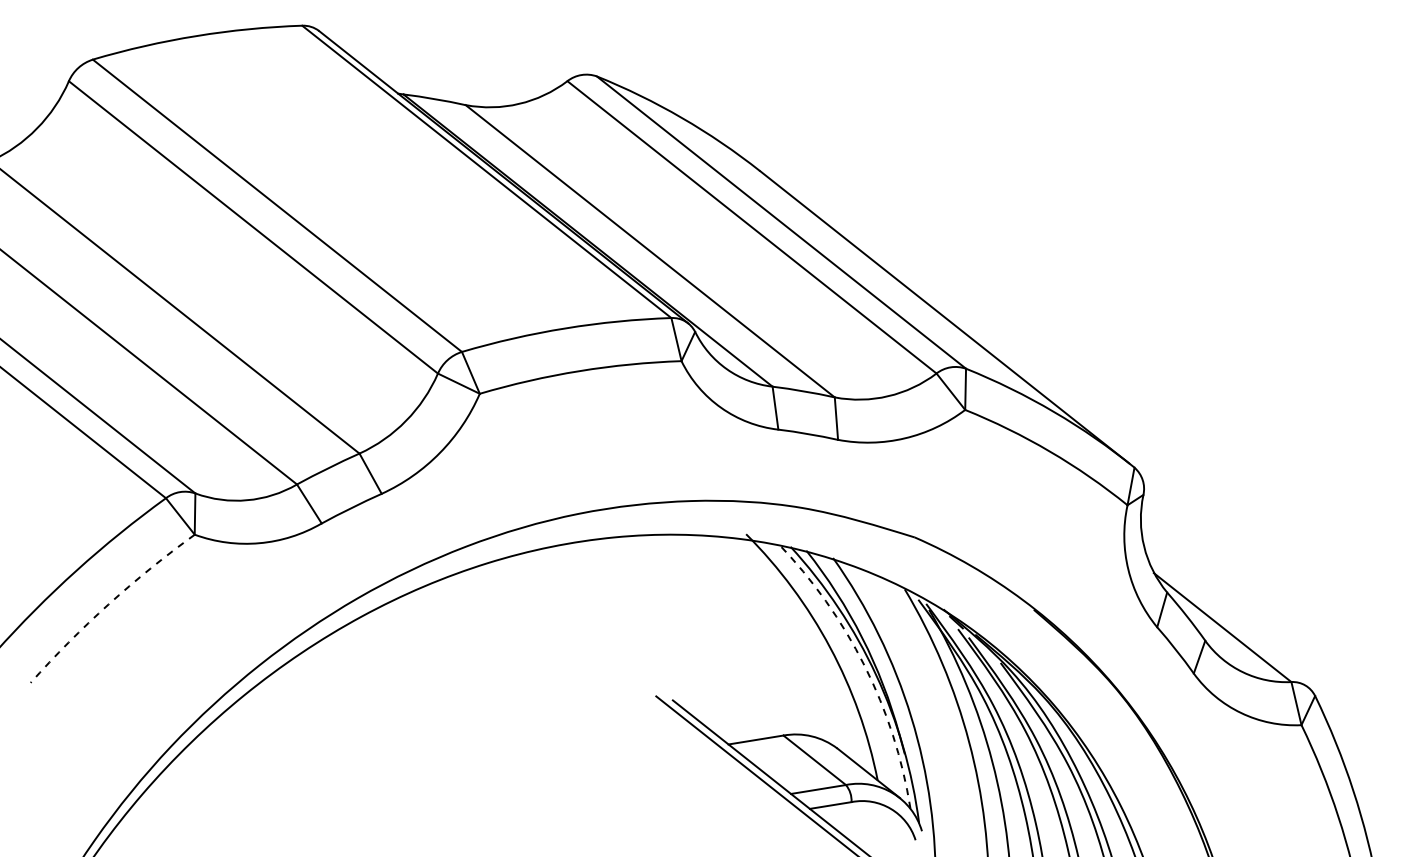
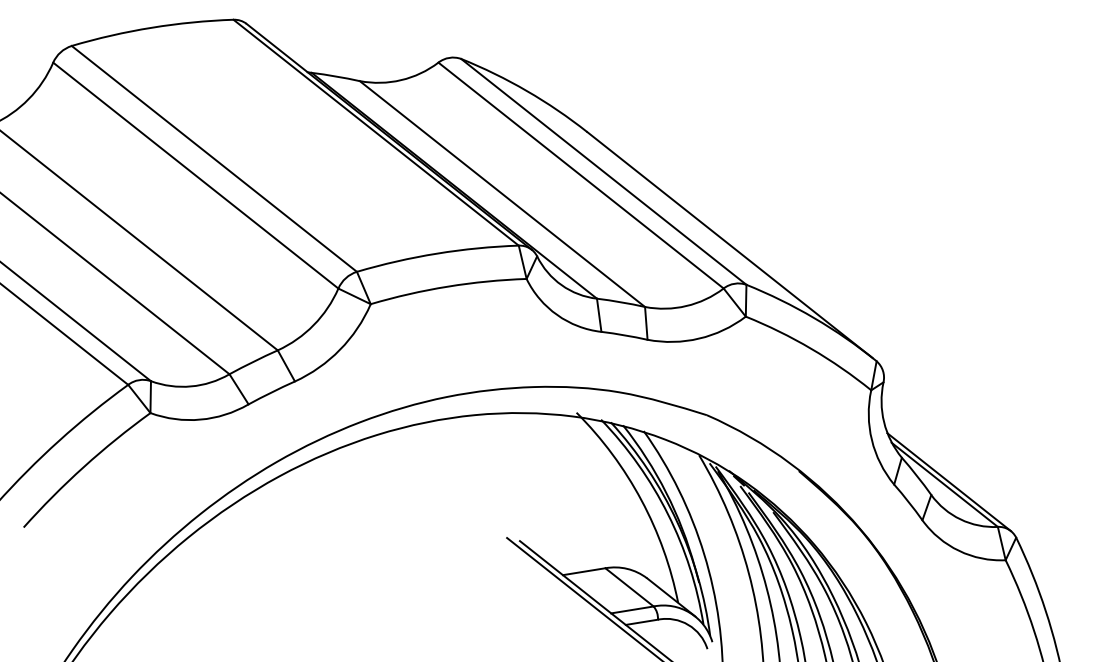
arc: (108, 604) -> (83, 466), dashed -> solid
line: (1228, 623) -> (949, 481), added
arc: (864, 665) -> (667, 514), dashed -> solid

